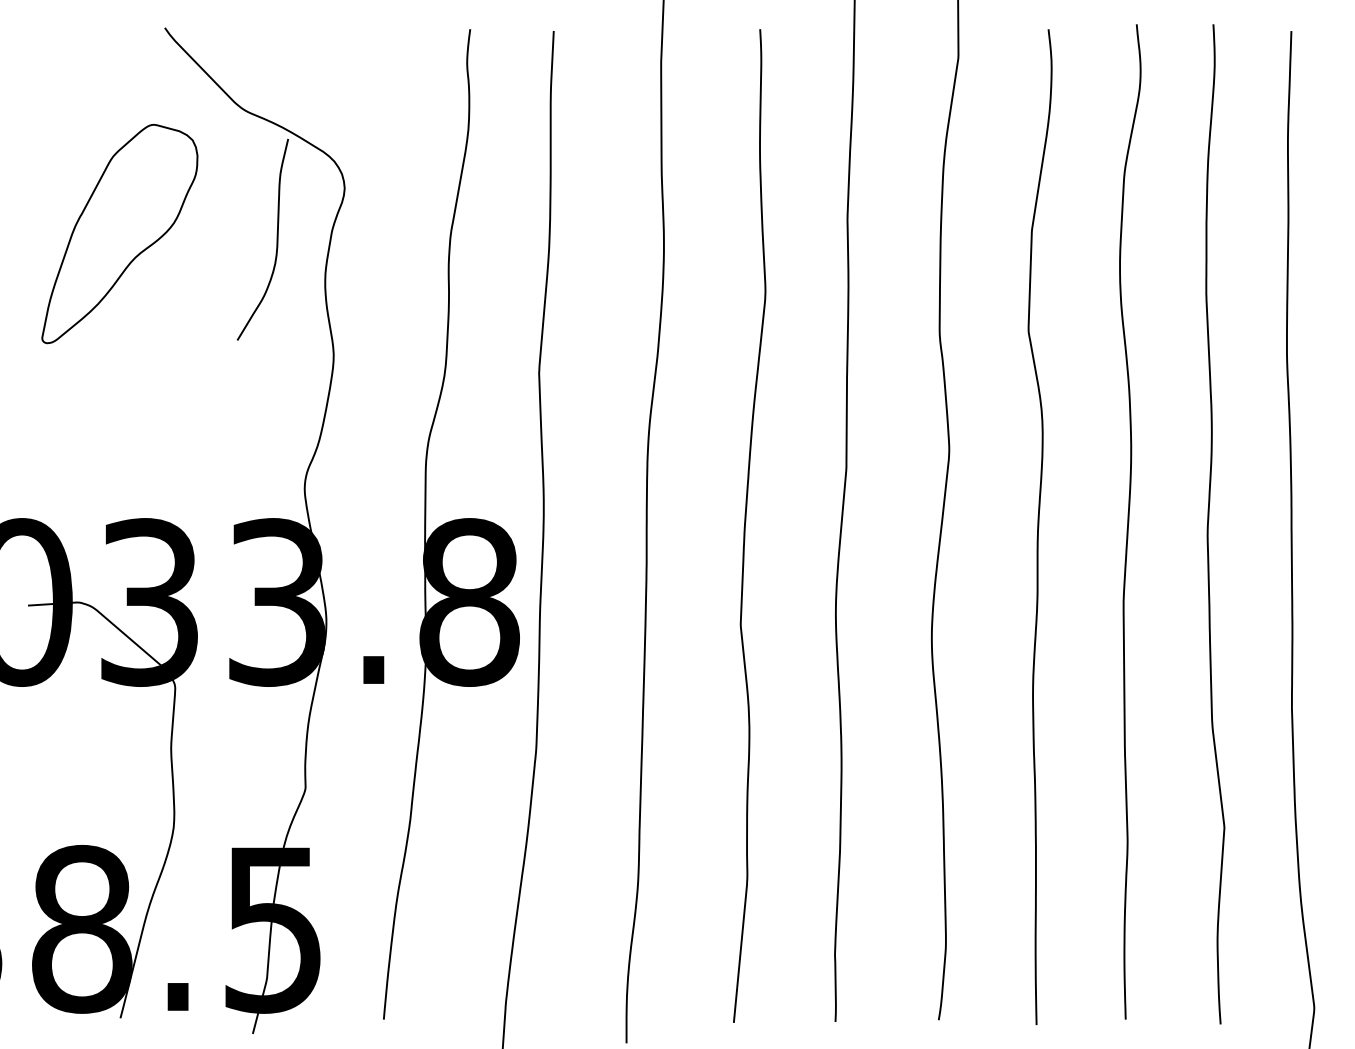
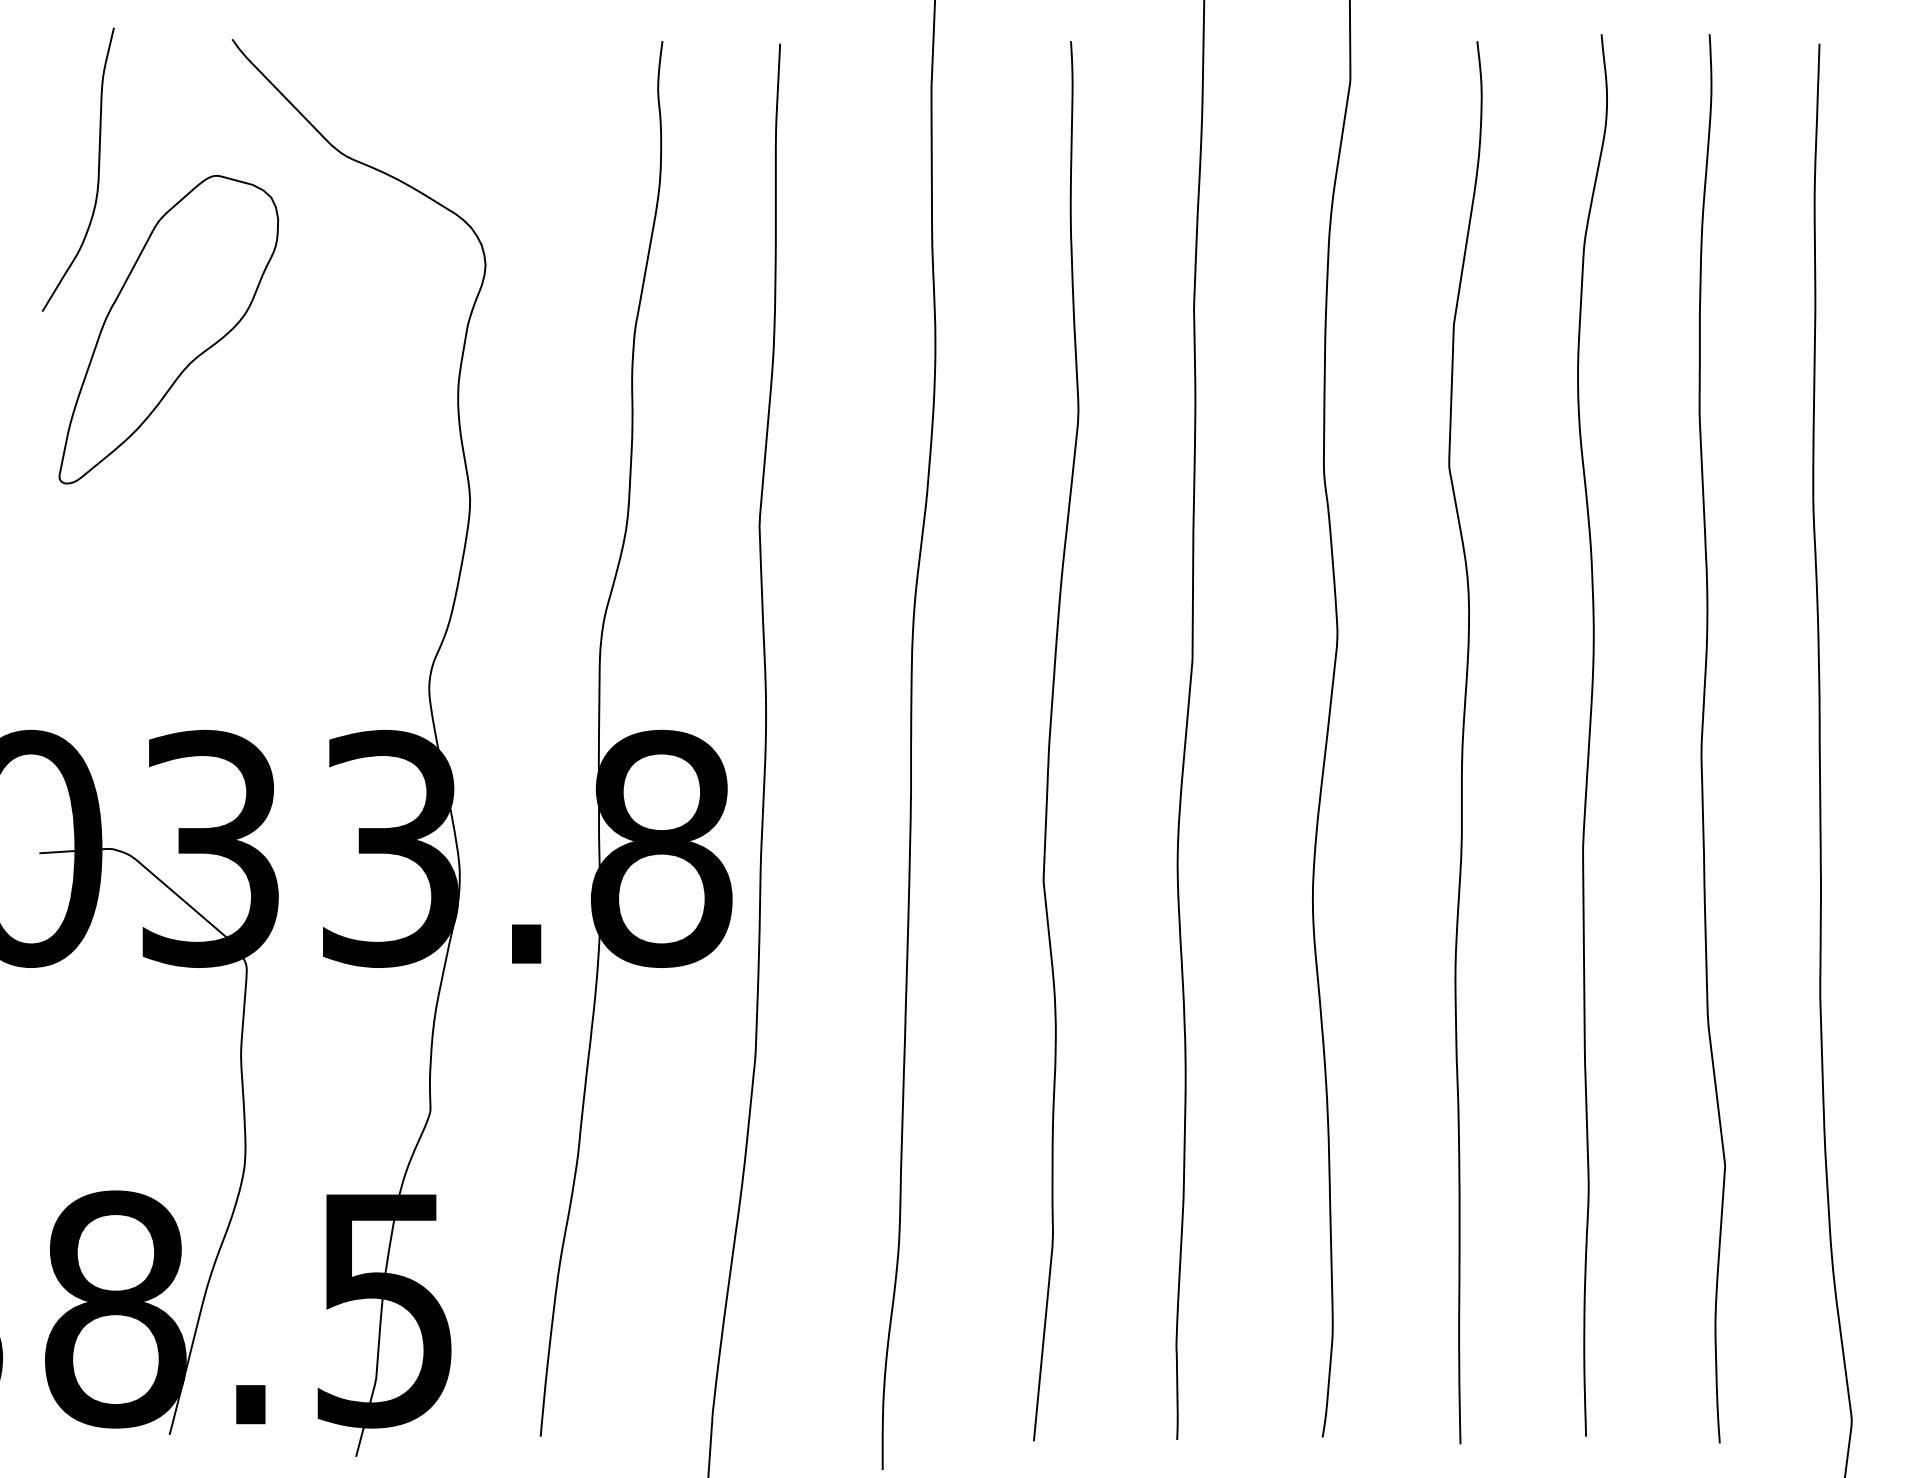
curve: (276, 243) -> (97, 174), moved

